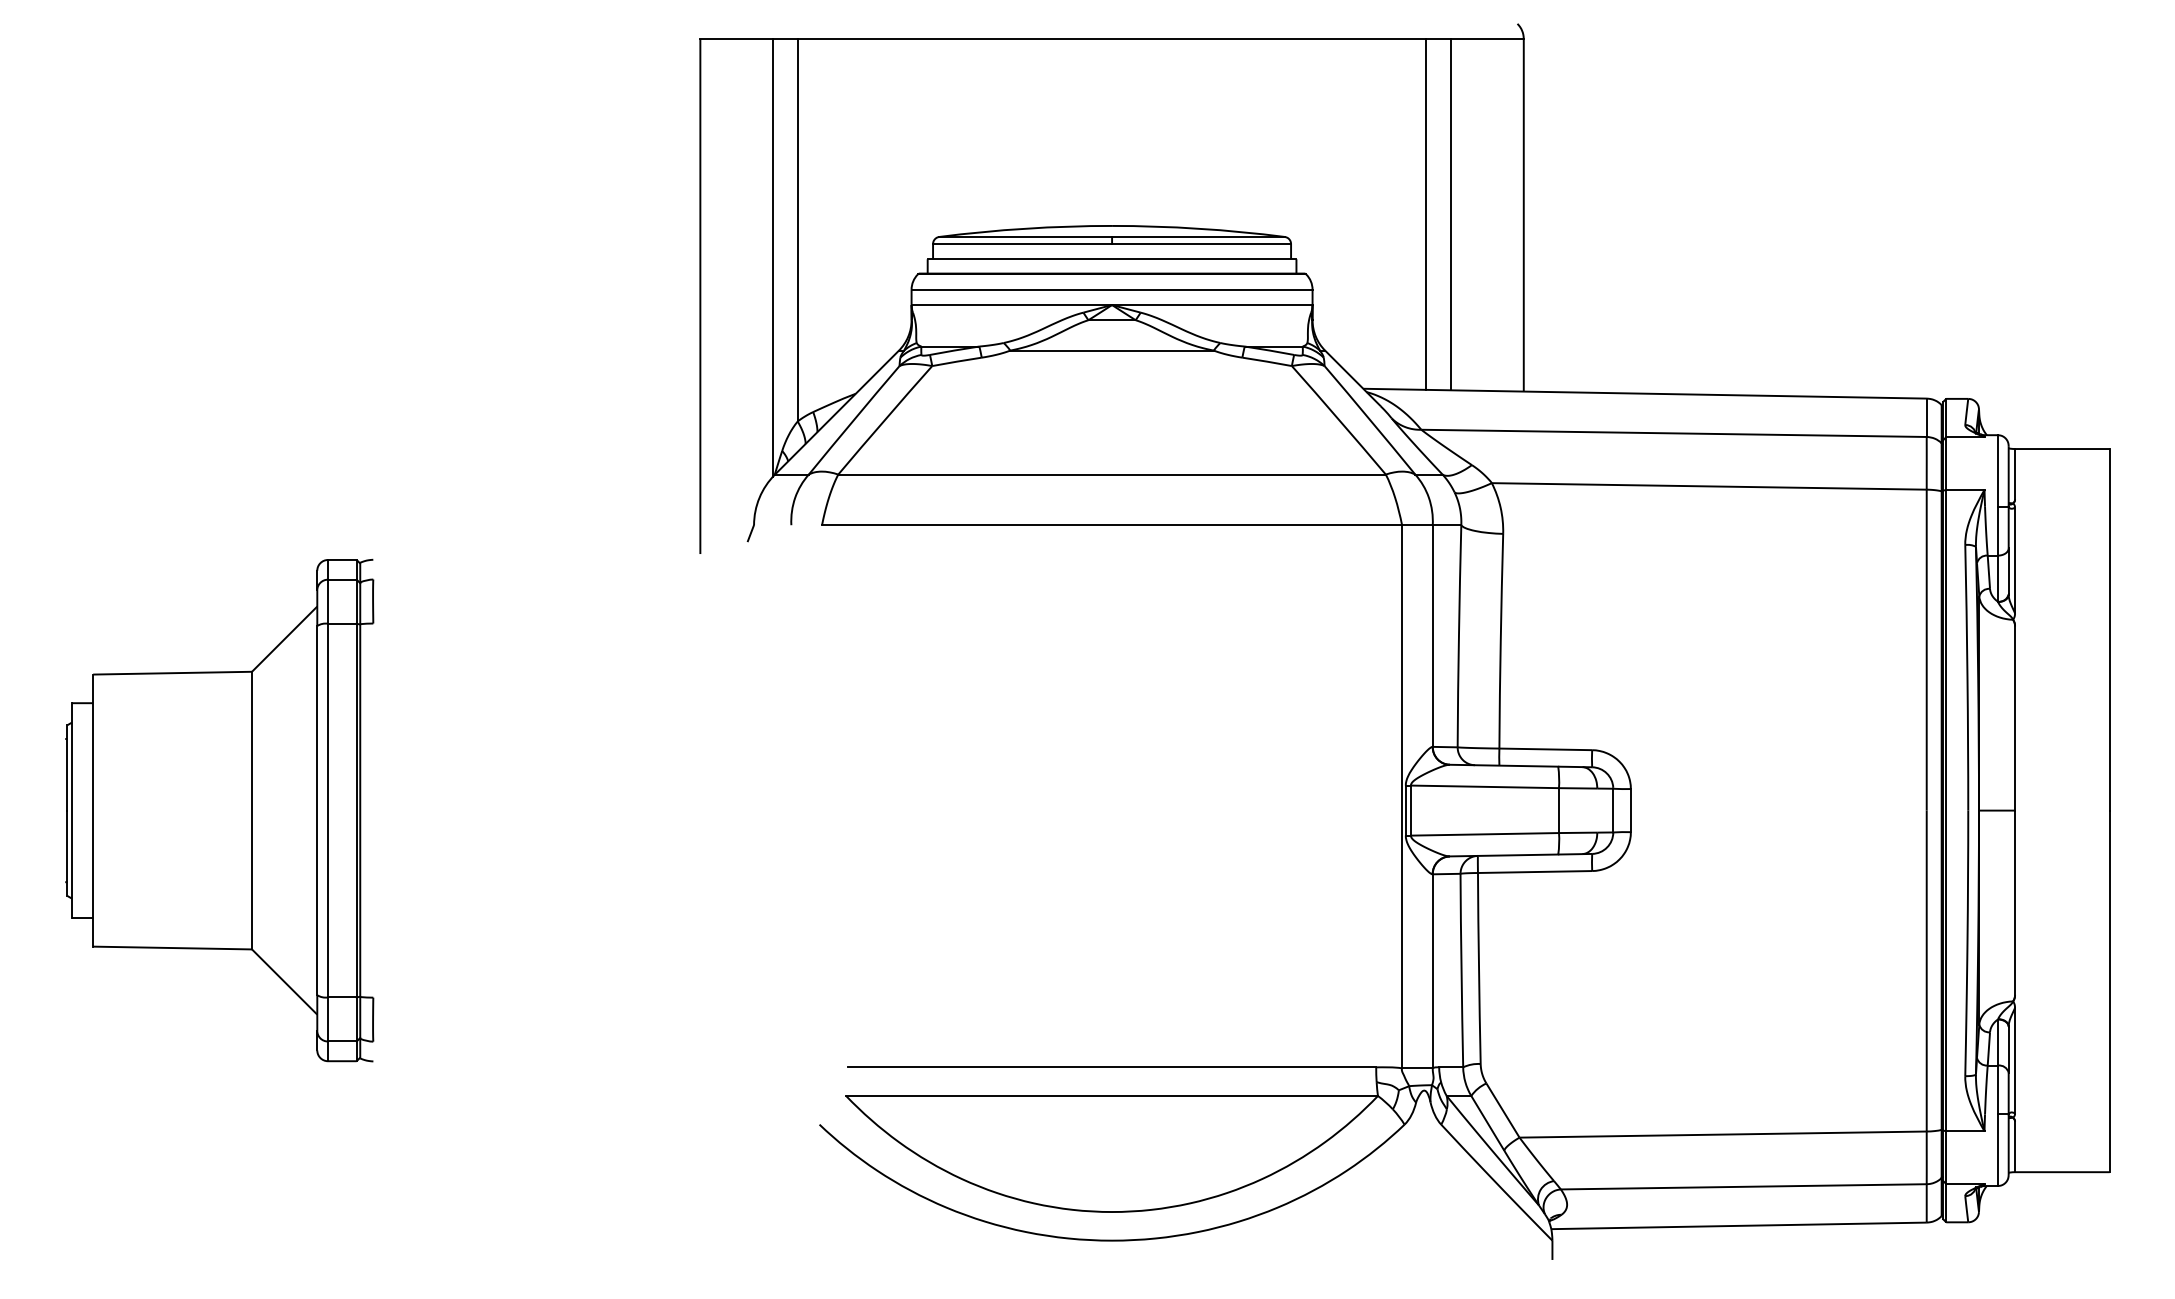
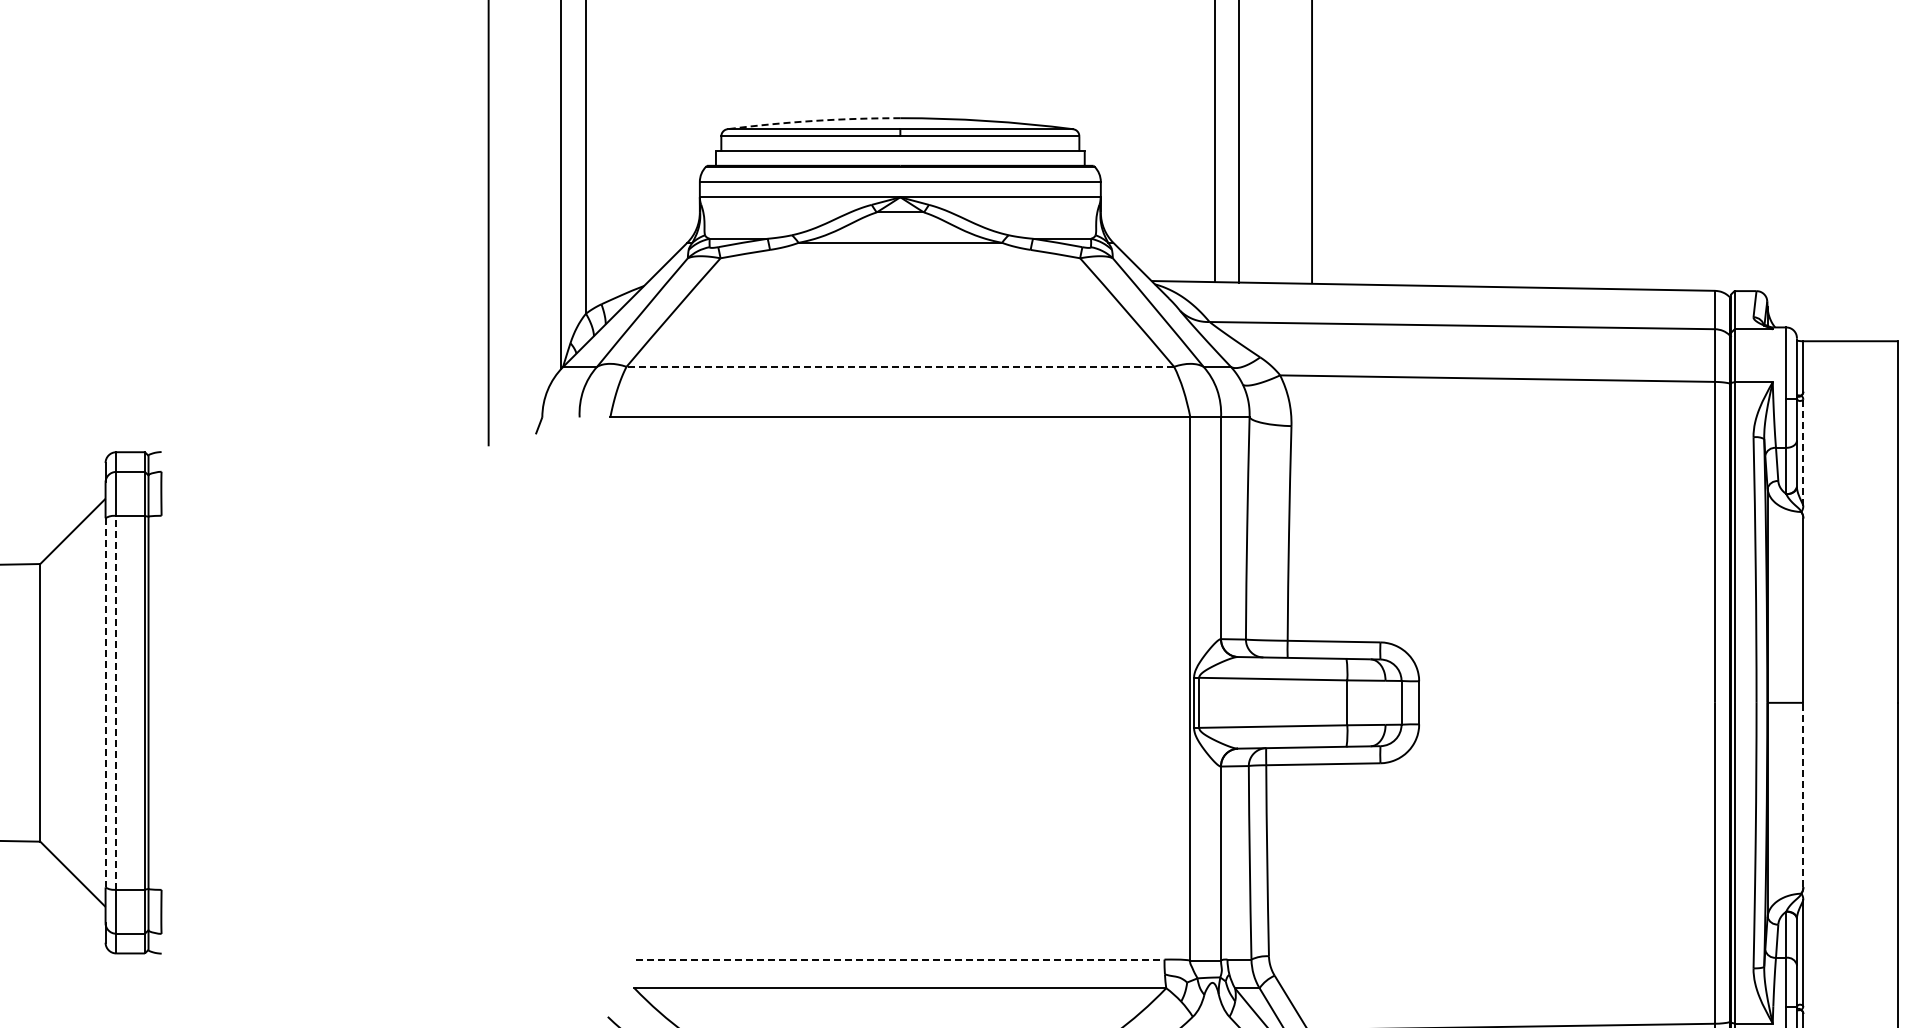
arc: (1025, 228) -> (813, 120), solid -> dashed
line: (1112, 474) -> (900, 366), solid -> dashed
line: (2015, 560) -> (1803, 452), solid -> dashed
line: (317, 810) -> (105, 702), solid -> dashed
line: (328, 810) -> (116, 702), solid -> dashed
line: (2015, 902) -> (1803, 794), solid -> dashed
line: (1112, 1067) -> (900, 959), solid -> dashed

